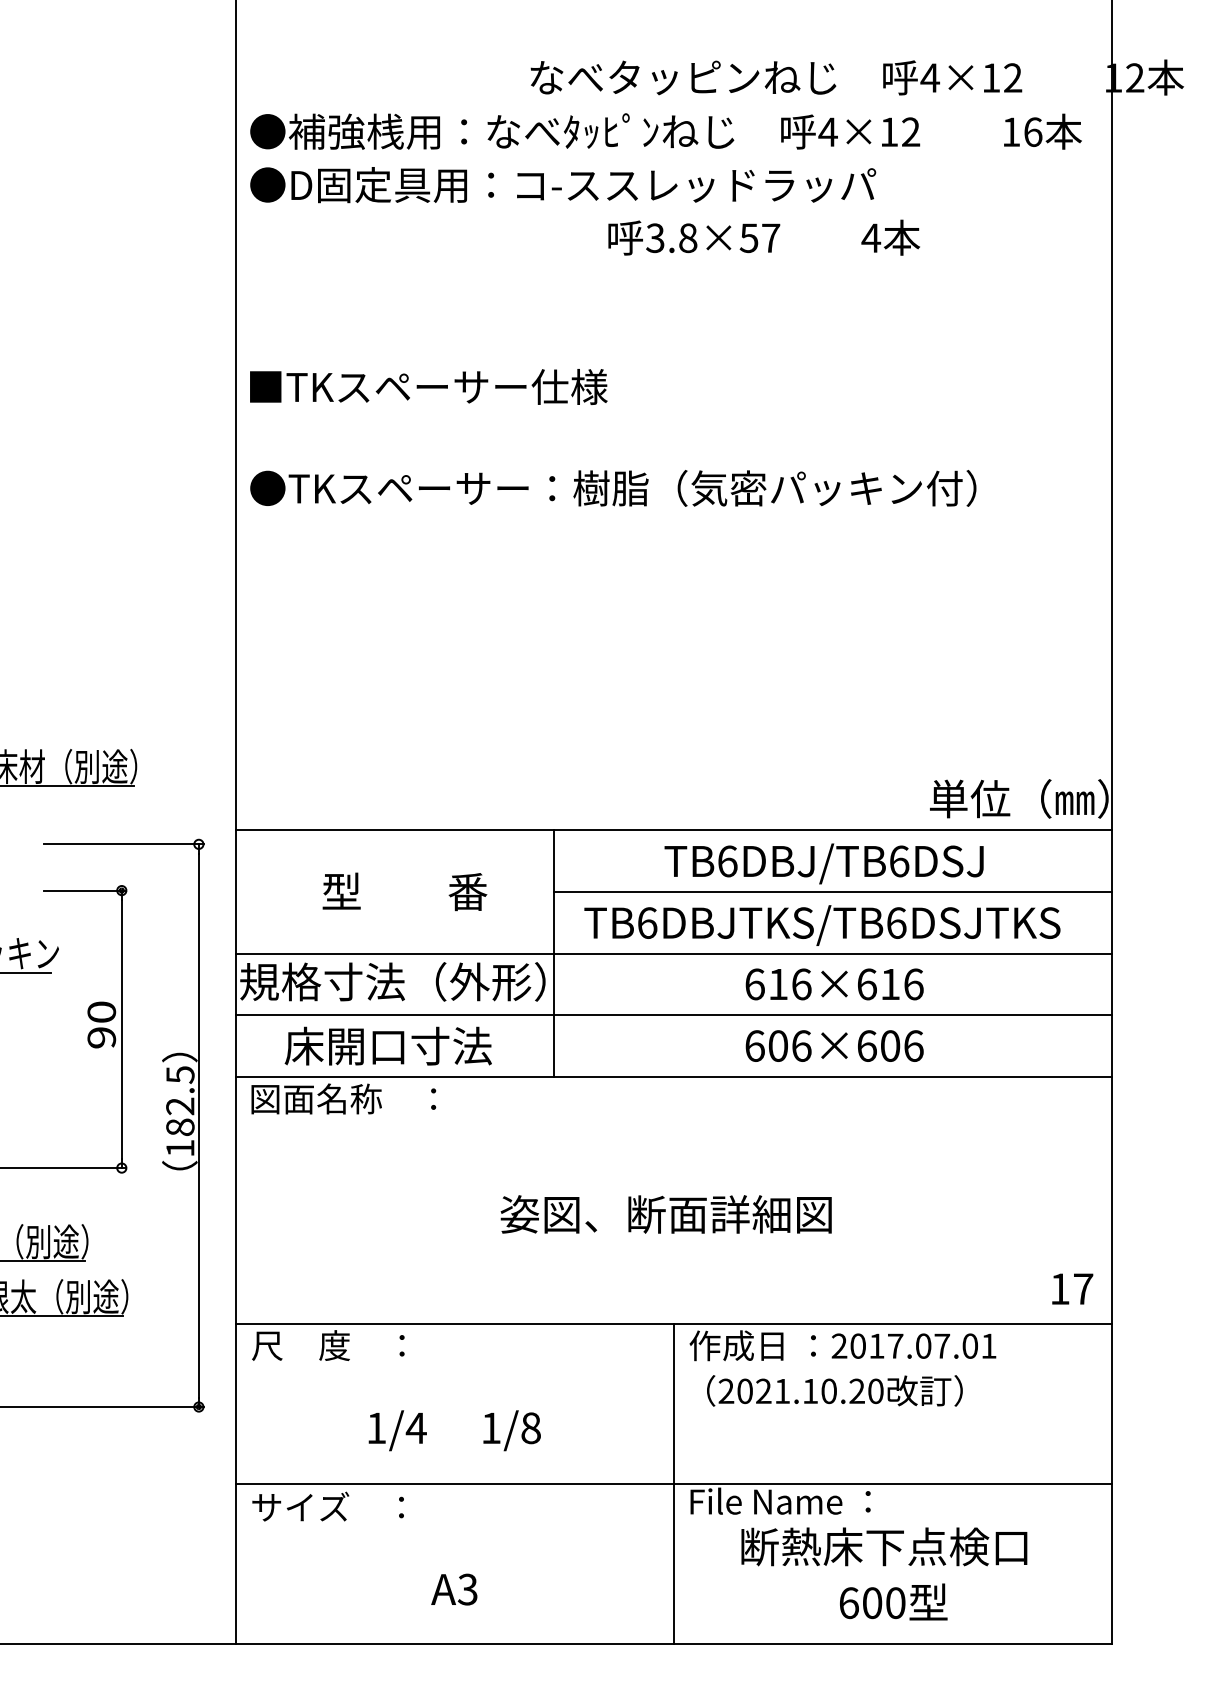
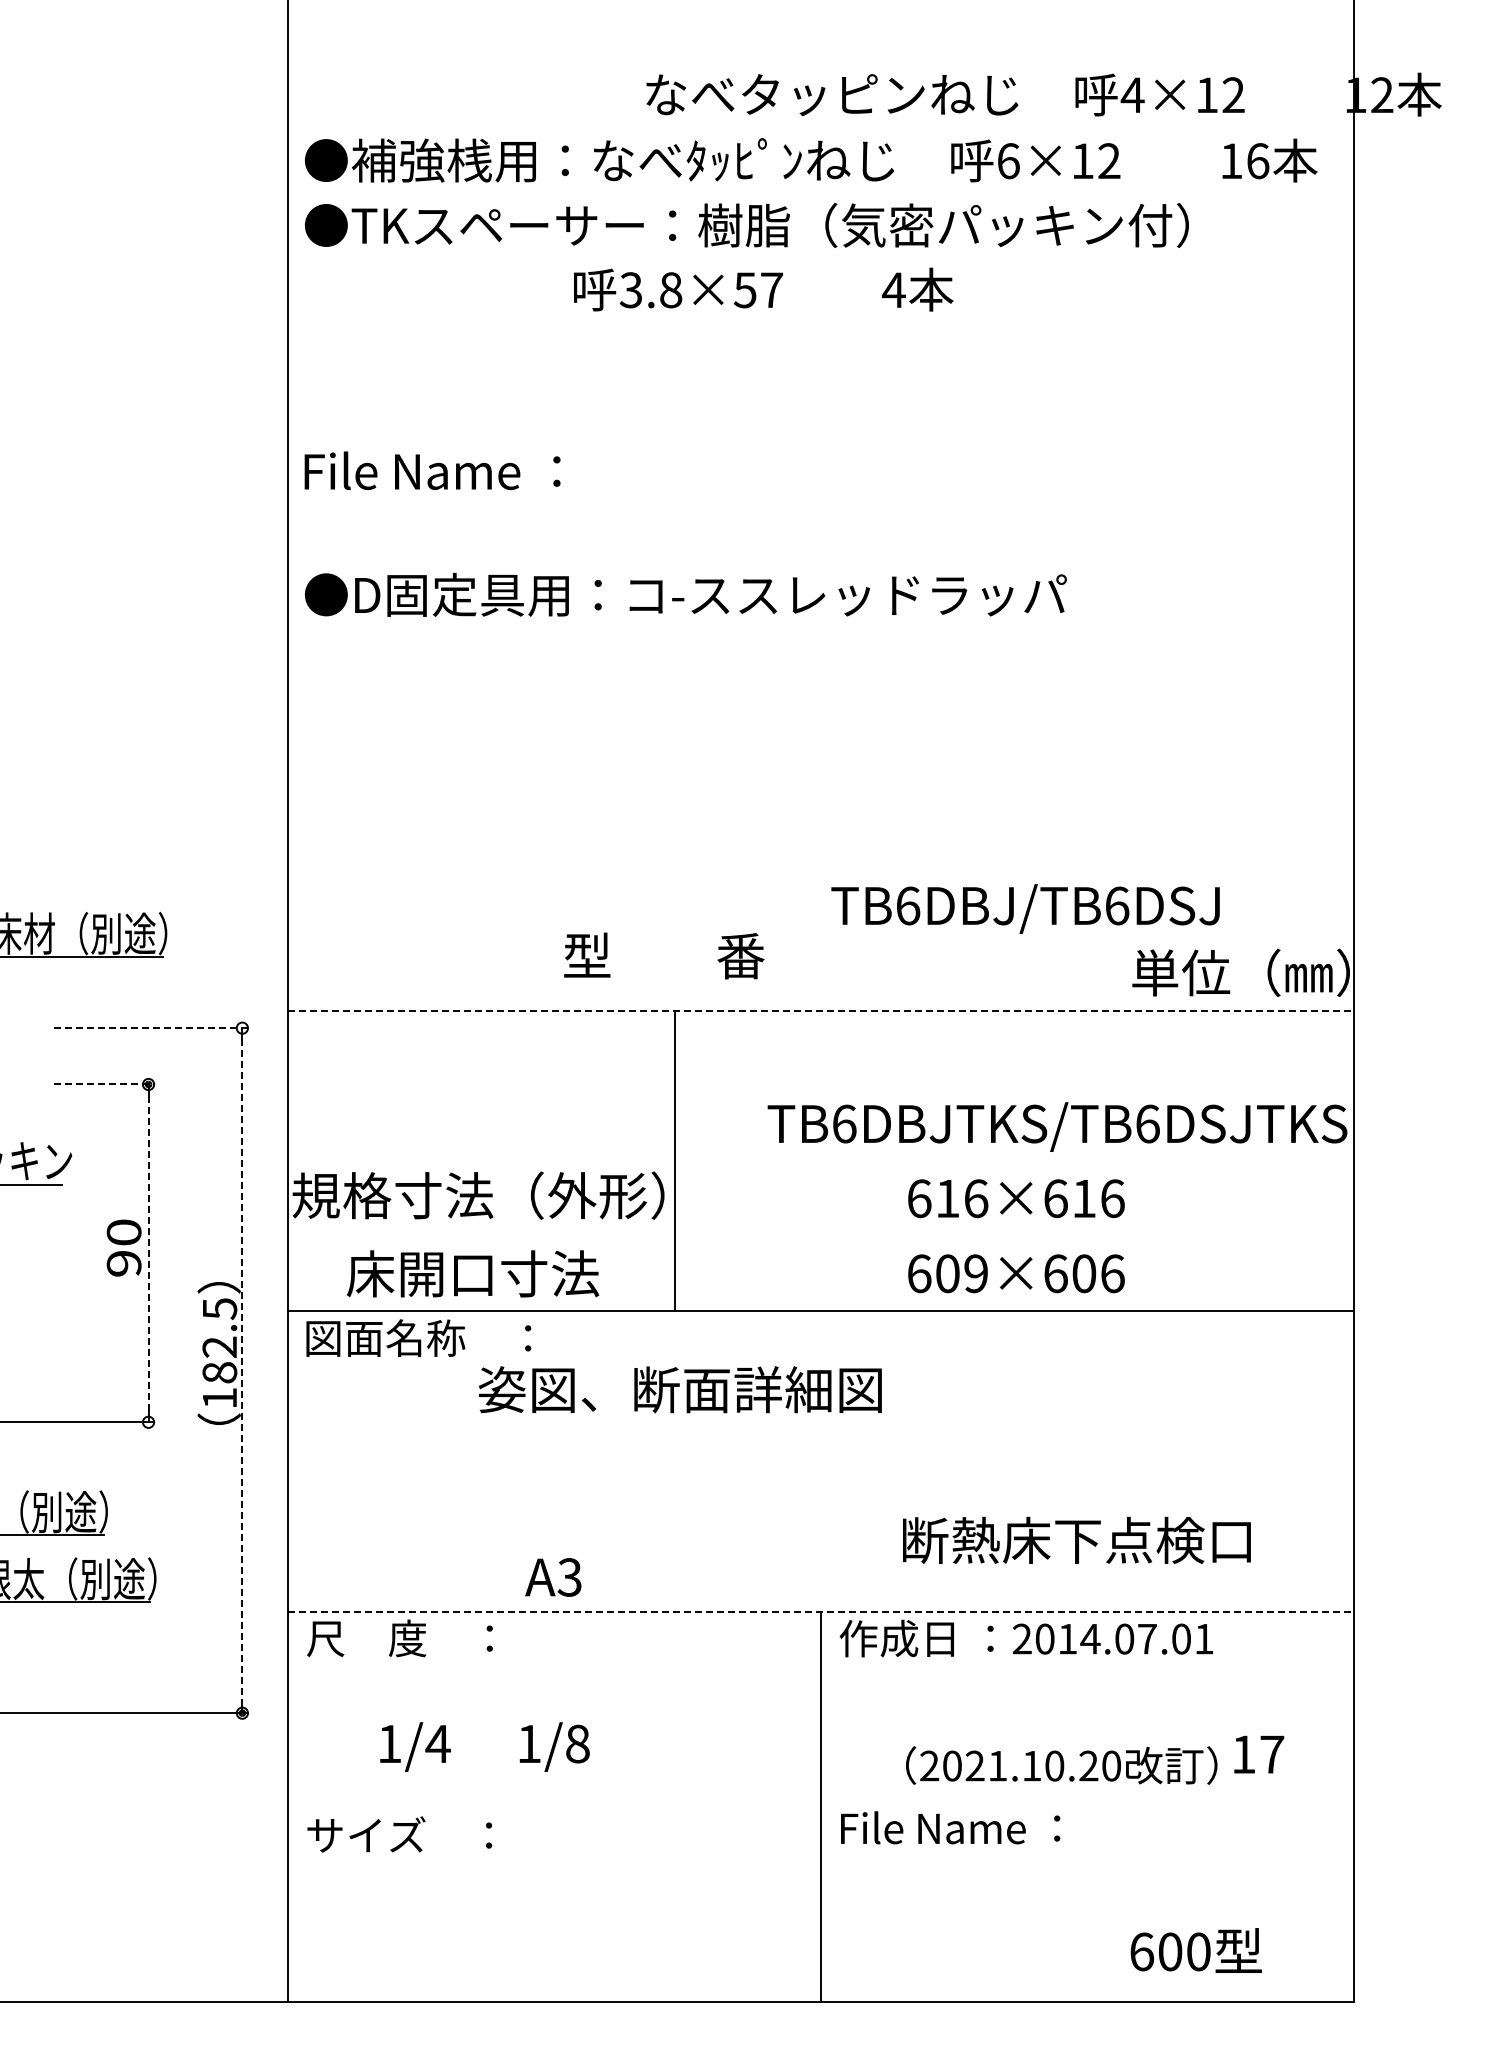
text: (828, 132) -> (1008, 161), 4×12 -> 6×12
text: (631, 184) -> (769, 224), ●D固定具用：コ-ススレッドラッパ -> ●TKスペーサー：樹脂（気密パッキン付）
text: (764, 237) -> (763, 289), moved
text: (428, 387) -> (522, 471), ■TKスペーサー仕様 -> File Name ：
text: (631, 488) -> (769, 594), ●TKスペーサー：樹脂（気密パッキン付） -> ●D固定具用：コ-ススレッドラッパ
line: (674, 830) -> (821, 1011), solid -> dashed
line: (124, 844) -> (151, 1028), solid -> dashed
text: (824, 863) -> (1025, 908), moved
line: (85, 890) -> (104, 1084), solid -> dashed
text: (405, 891) -> (664, 955), moved
line: (833, 892) -> (1014, 1086), removed
text: (822, 925) -> (1057, 1126), moved
line: (674, 953) -> (821, 1161), removed
line: (674, 1015) -> (821, 1236), removed
line: (121, 1029) -> (148, 1253), solid -> dashed
text: (801, 1045) -> (976, 1273), 606×606 -> 609×606
line: (198, 1126) -> (242, 1371), solid -> dashed
text: (665, 1214) -> (679, 1389), moved
text: (1072, 1289) -> (1259, 1754), moved
line: (674, 1323) -> (821, 1611), solid -> dashed
text: (895, 1346) -> (1090, 1639), 2017.07.01 -> 2014.07.01
text: (834, 1390) -> (1061, 1765), moved
text: (454, 1430) -> (484, 1746), moved
line: (674, 1483) -> (821, 1806), removed
text: (884, 1546) -> (1076, 1540), moved
text: (454, 1589) -> (553, 1577), moved
text: (893, 1601) -> (1195, 1950), moved

